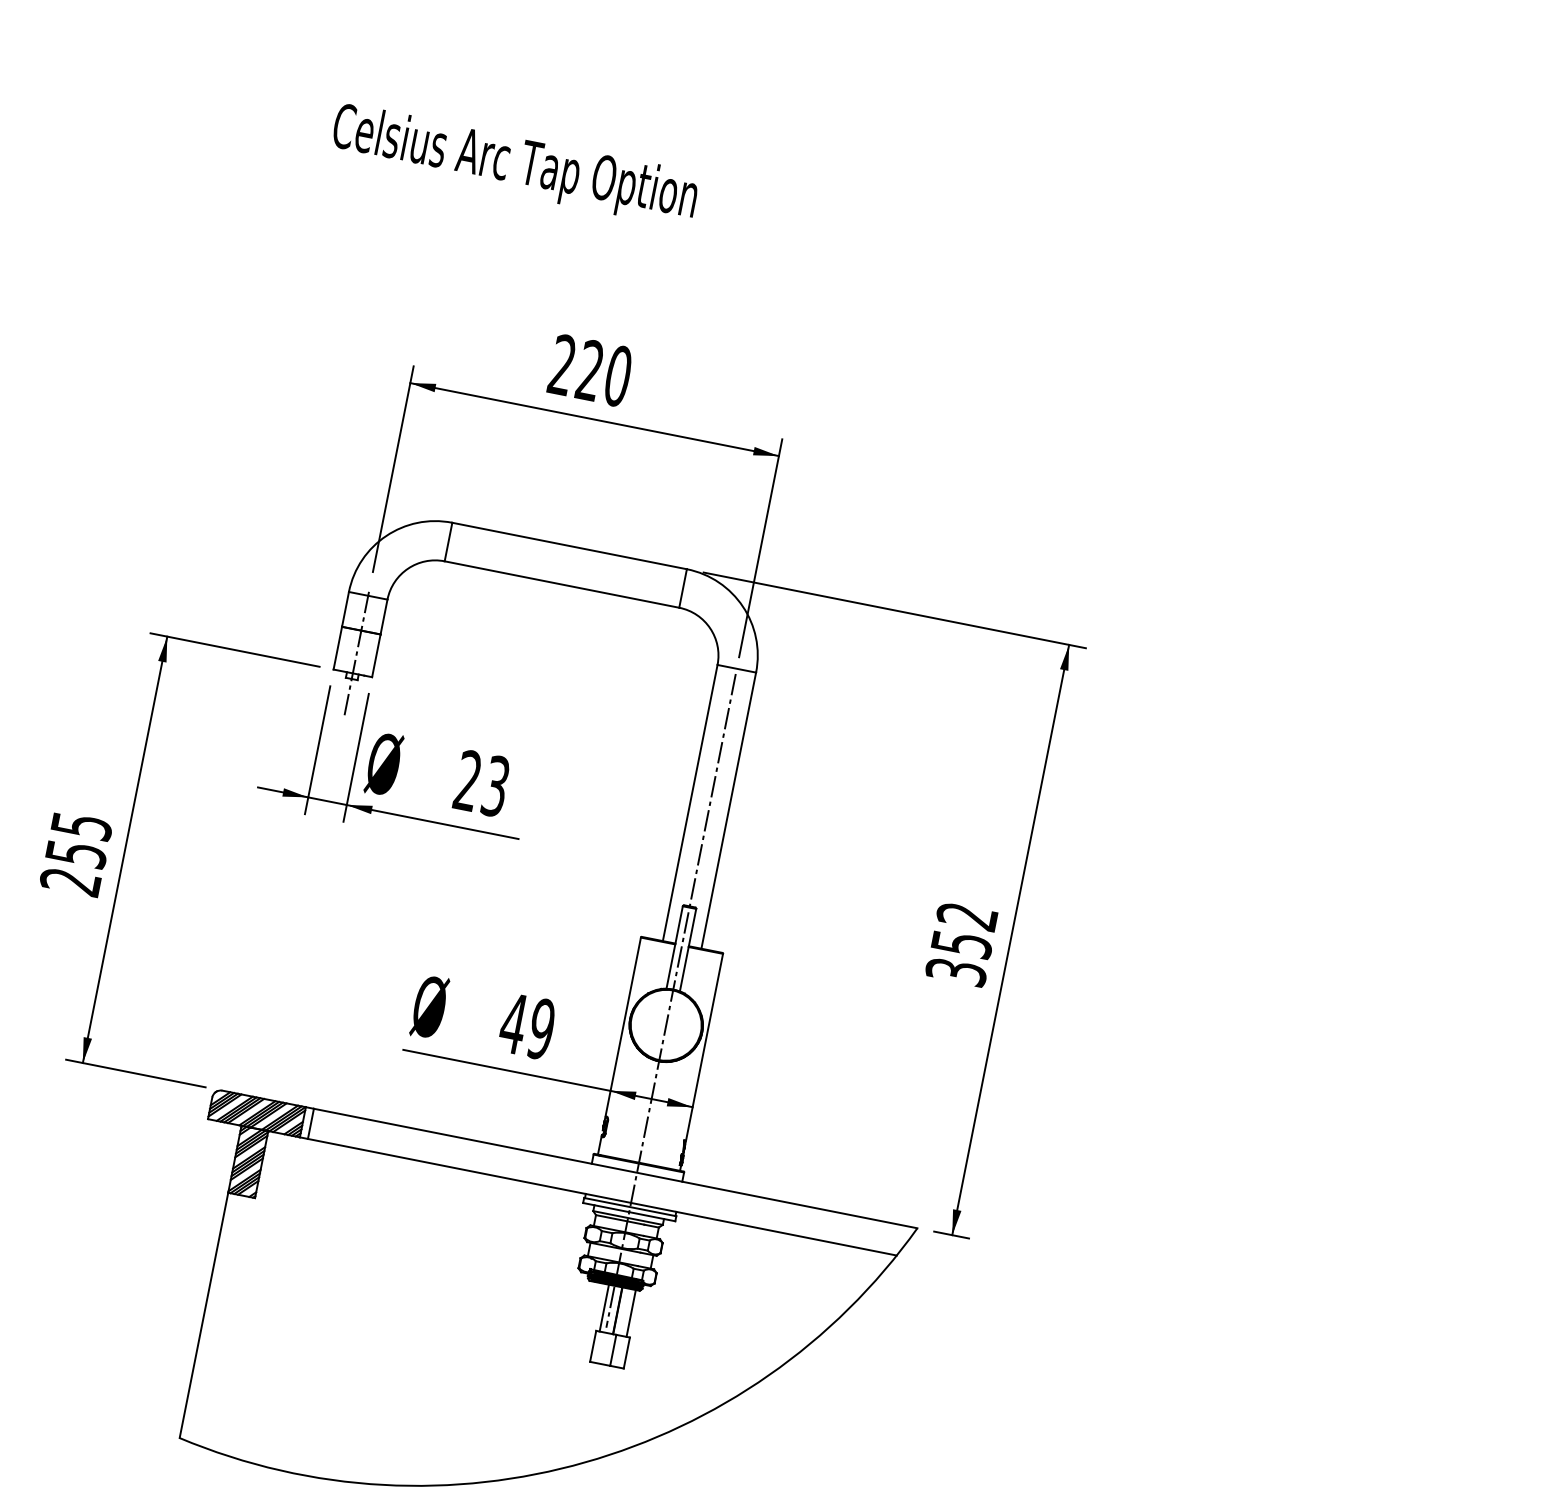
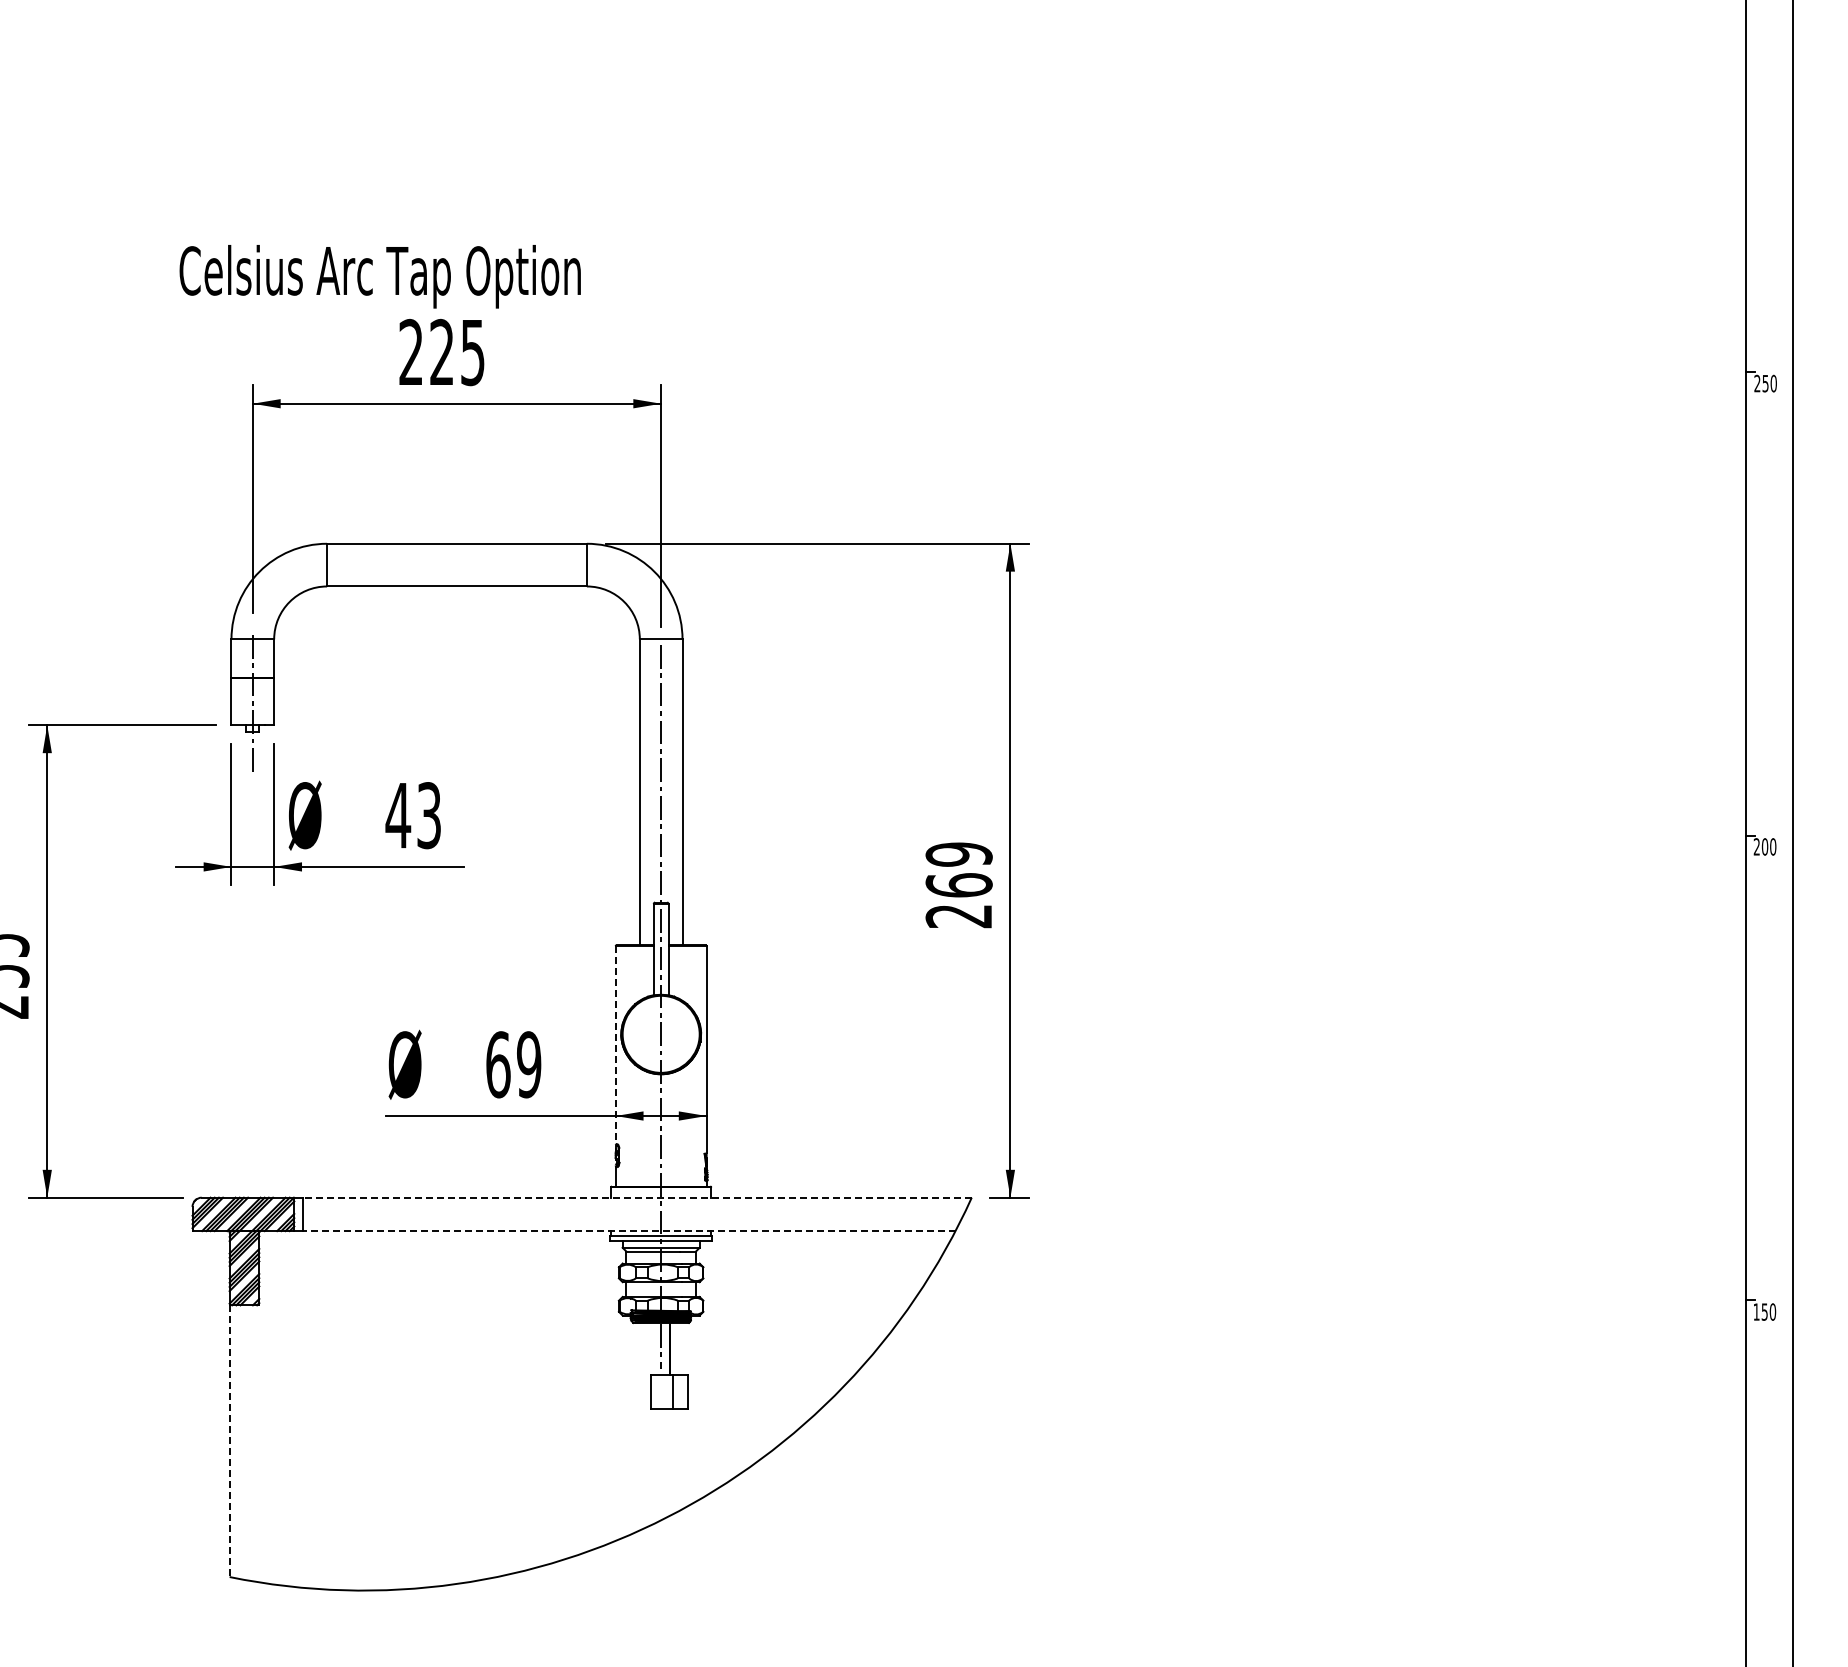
text: (514, 165) -> (379, 276), moved
text: (617, 376) -> (472, 352), 220 -> 225
text: (468, 779) -> (398, 814), 23 -> 43
text: (961, 944) -> (958, 885), 352 -> 269
text: (514, 1023) -> (498, 1064), 49 -> 69
line: (623, 1027) -> (615, 1045), solid -> dashed
line: (615, 1168) -> (637, 1197), solid -> dashed
line: (601, 1197) -> (628, 1231), solid -> dashed
line: (604, 1307) -> (654, 1348), removed
line: (631, 1313) -> (684, 1348), removed
line: (203, 1315) -> (229, 1441), solid -> dashed

